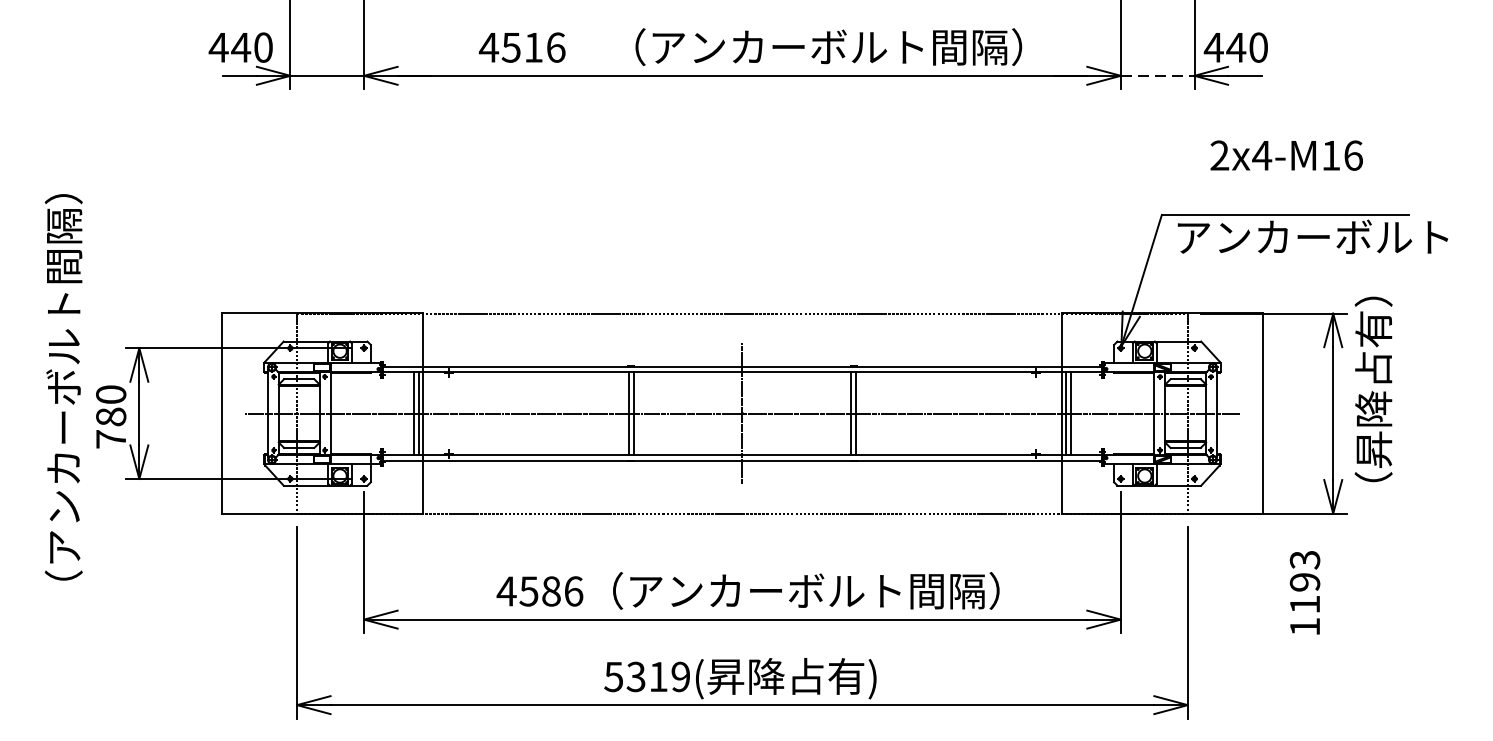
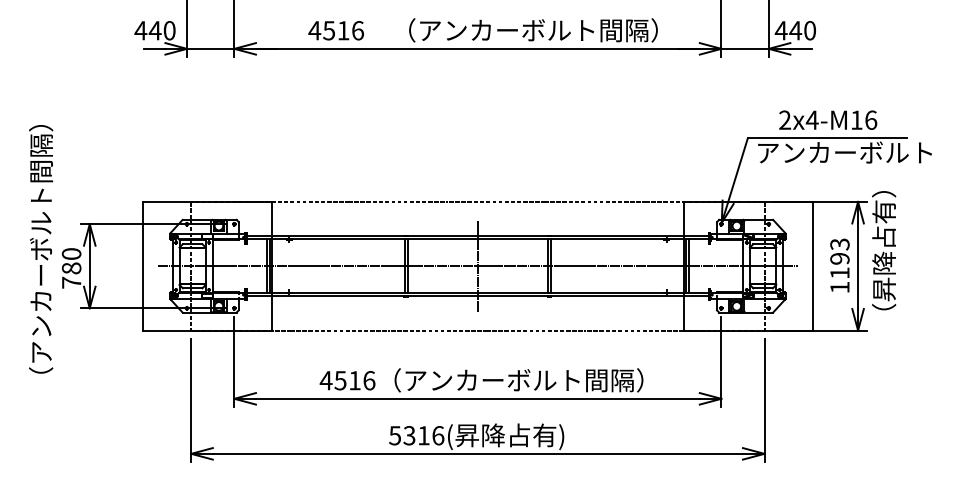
line: (1158, 75) -> (745, 48), dashed -> solid
text: (1287, 154) -> (828, 119), moved
text: (550, 591) -> (354, 380), 4586 -> 4516
text: (1304, 592) -> (839, 265), moved
text: (681, 676) -> (438, 435), 5319( -> 5316(

